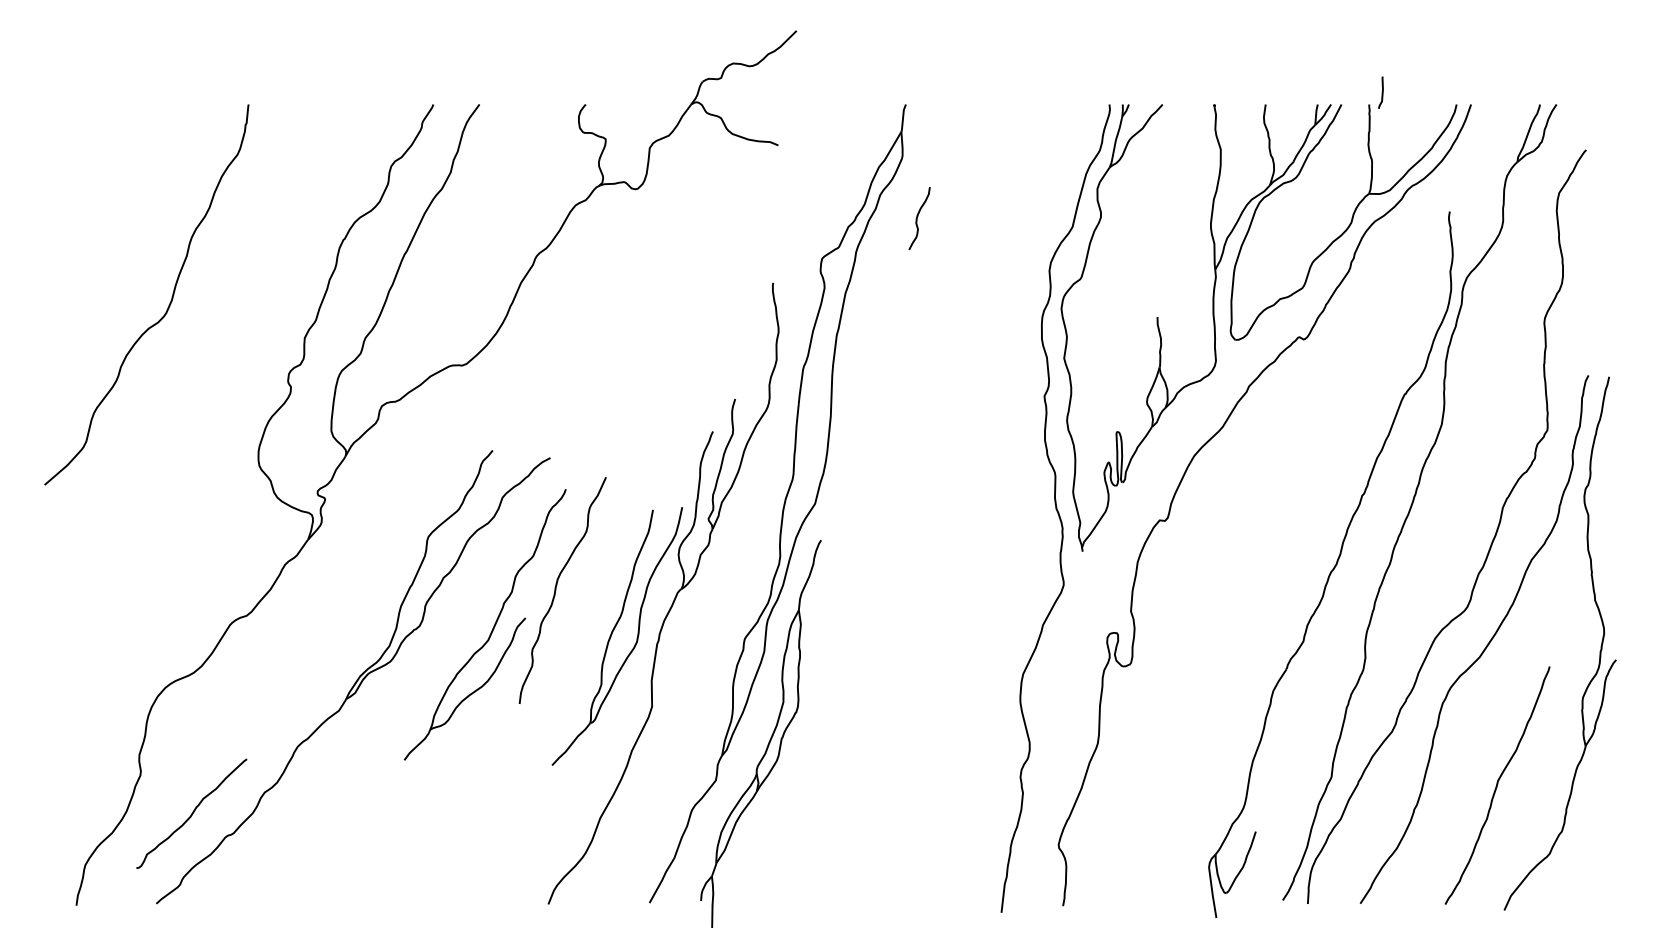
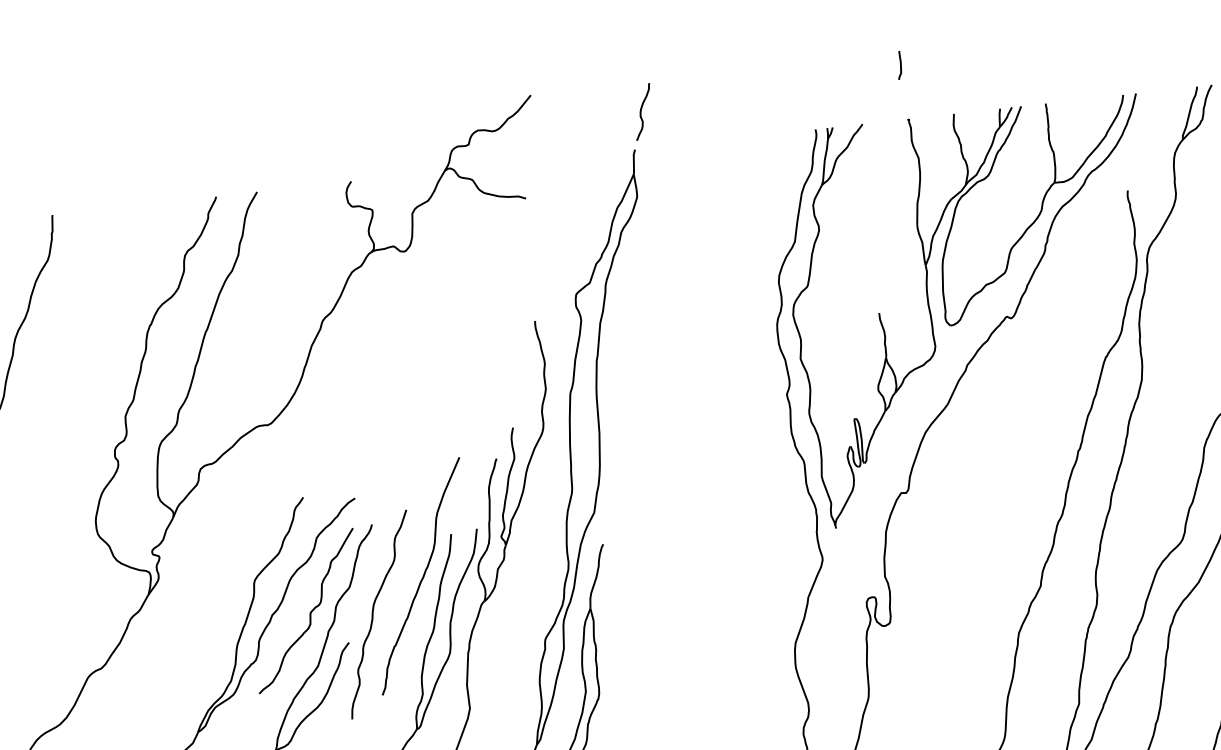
curve: (1381, 92) -> (899, 65), moved
curve: (917, 218) -> (641, 112), moved
curve: (615, 554) -> (422, 577), added
curve: (485, 580) -> (309, 613), added

